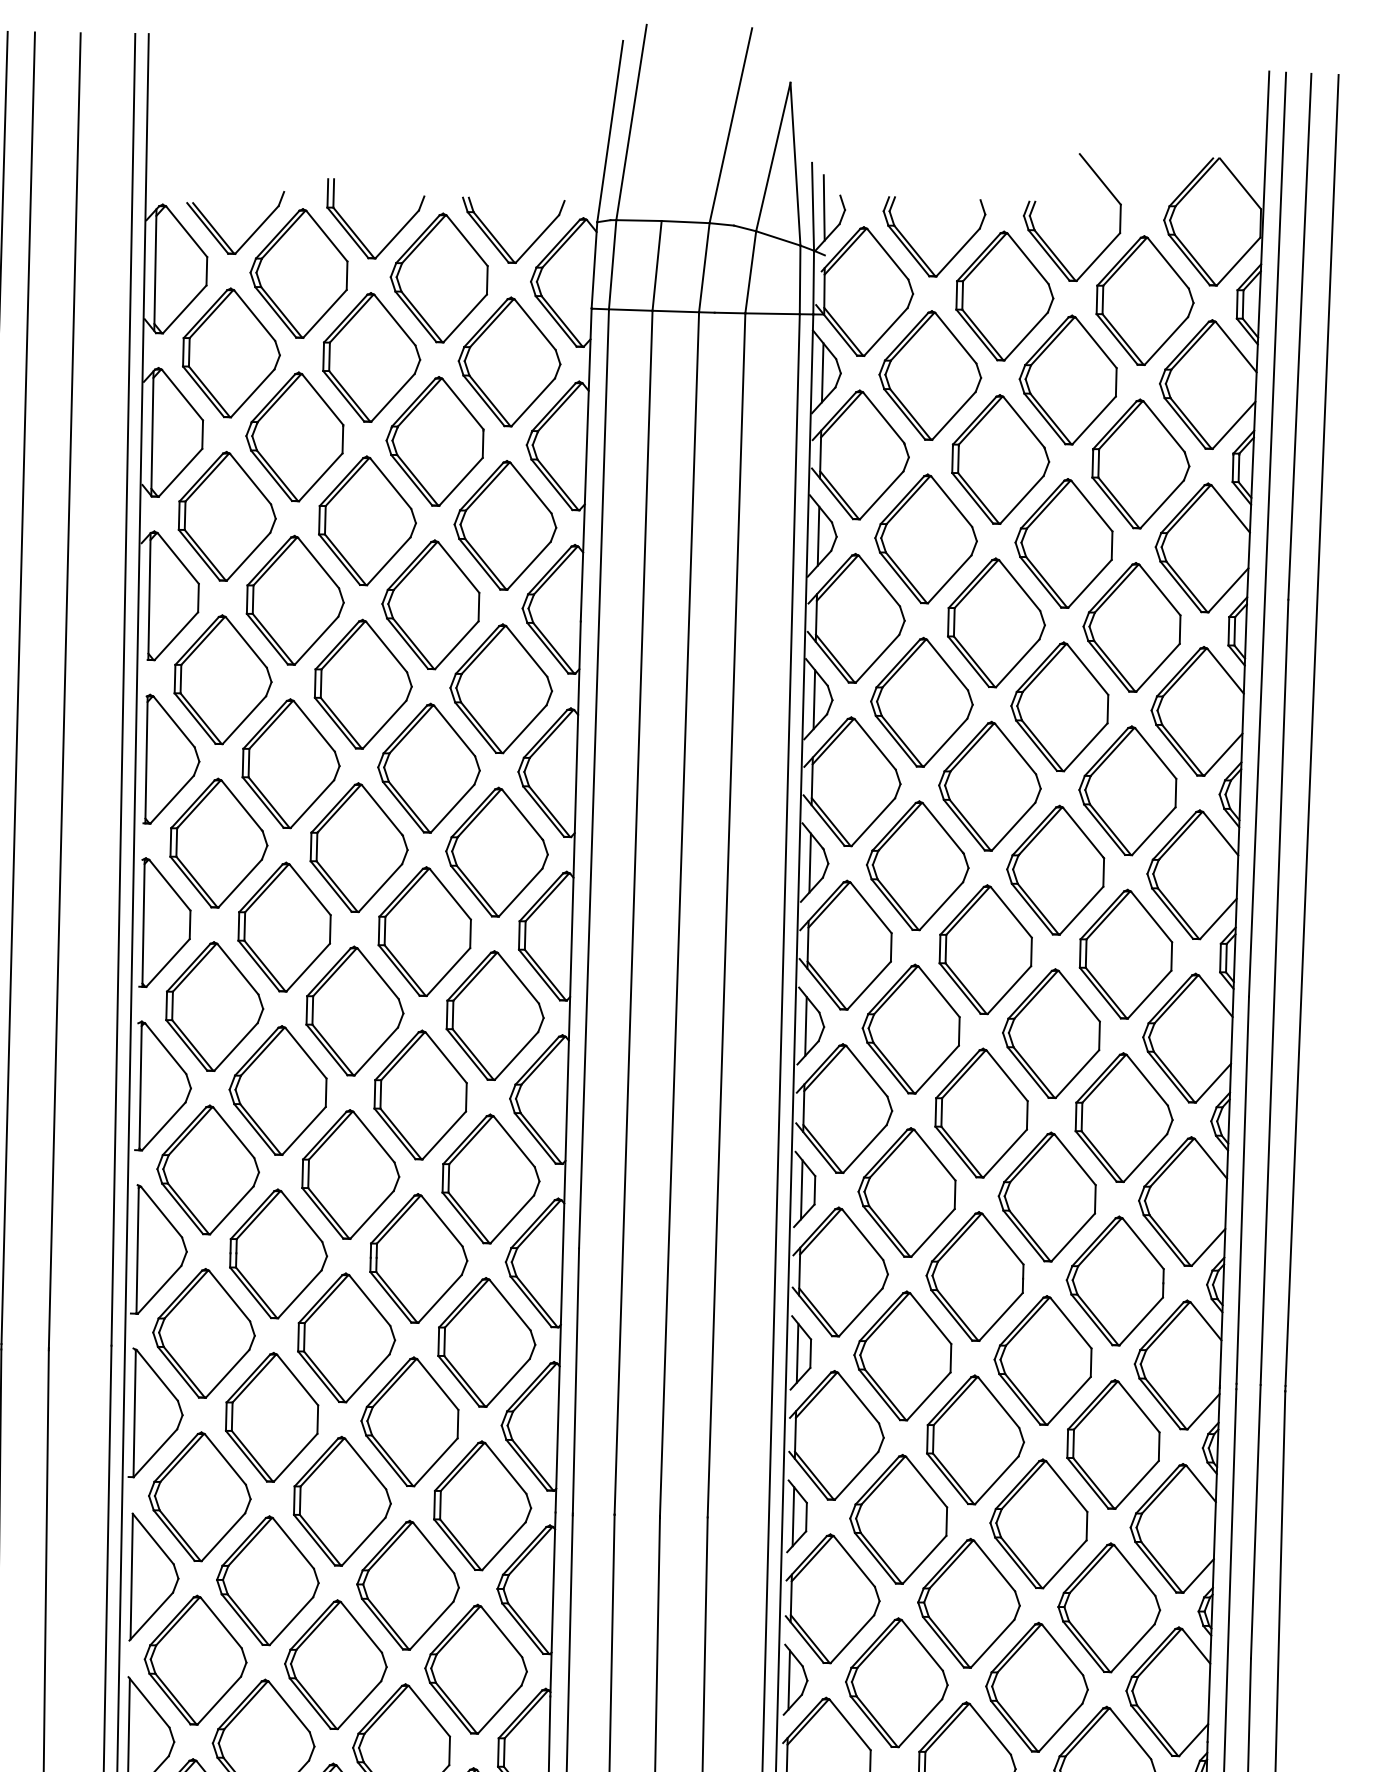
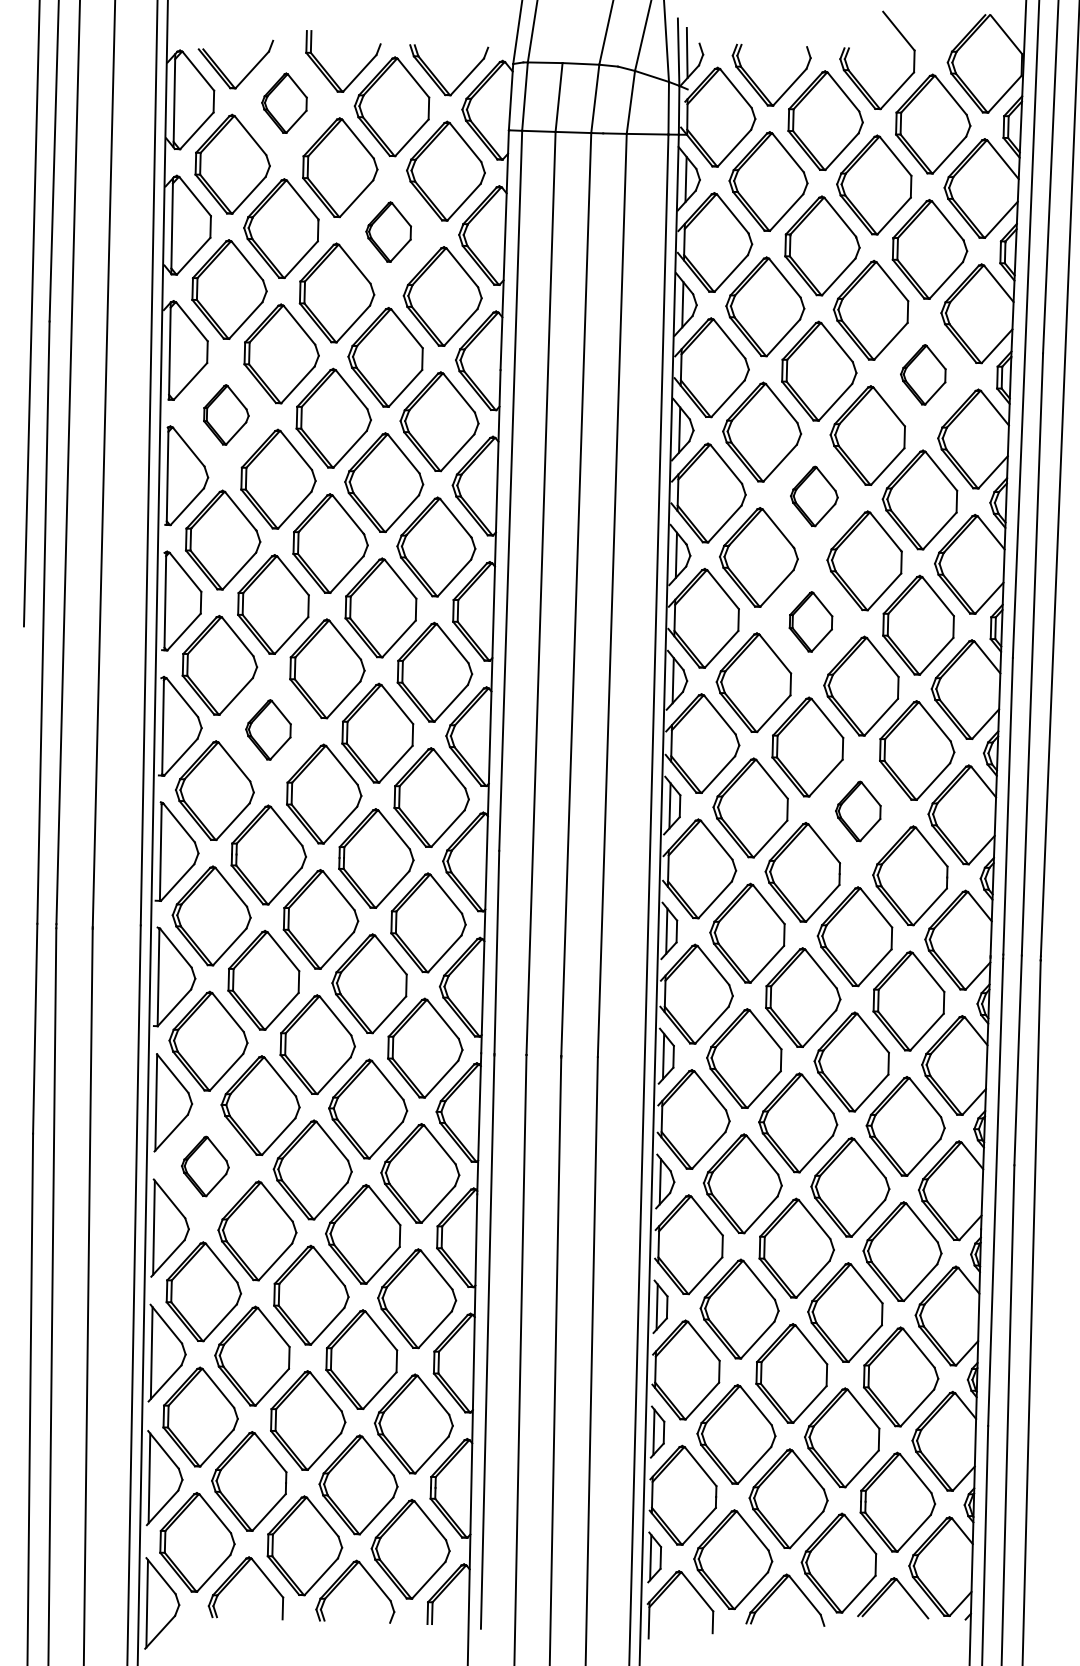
part: (298, 272) -> (284, 102), size x0.6
part: (434, 440) -> (388, 231), size x0.6
part: (1132, 627) -> (923, 374), size x0.6
part: (223, 679) -> (226, 414), size x0.6
part: (990, 786) -> (814, 496), size x0.6
part: (985, 949) -> (810, 621), size x0.6
part: (278, 1090) -> (268, 729), size x0.6
part: (1047, 1197) -> (858, 811), size x0.6
part: (195, 1660) -> (205, 1166), size x0.6

